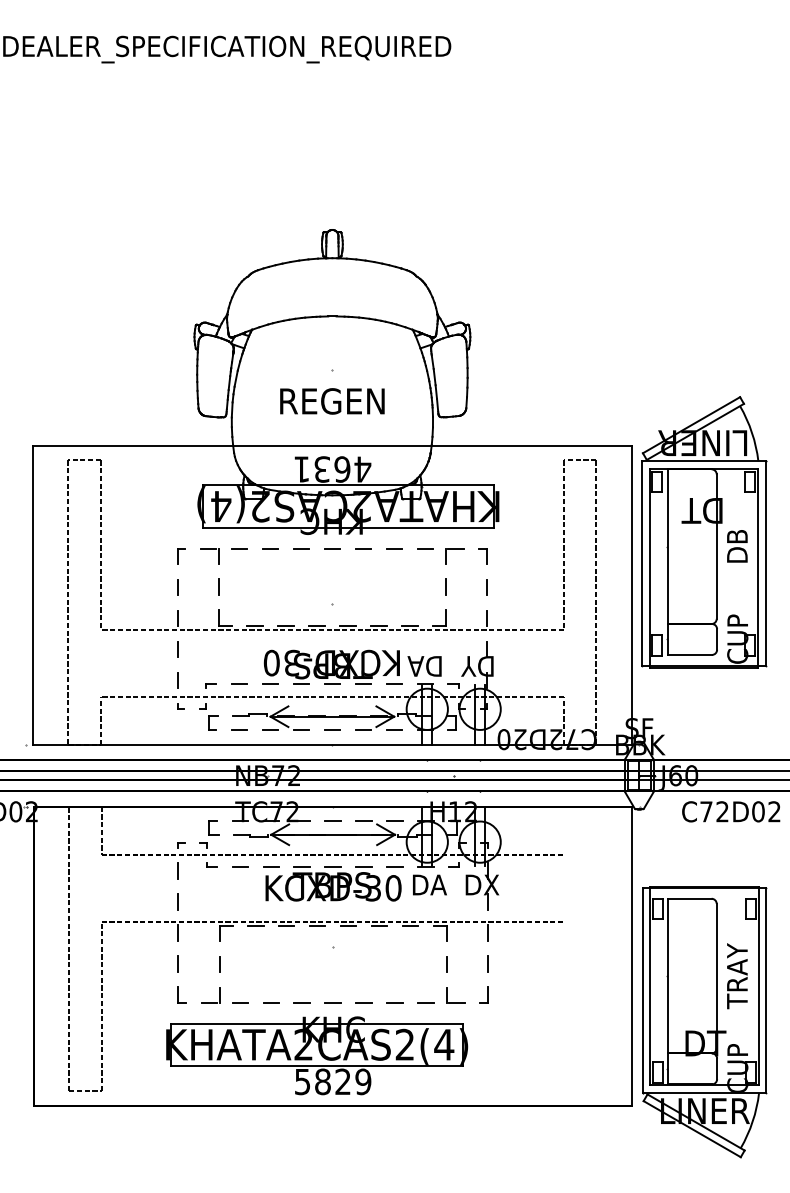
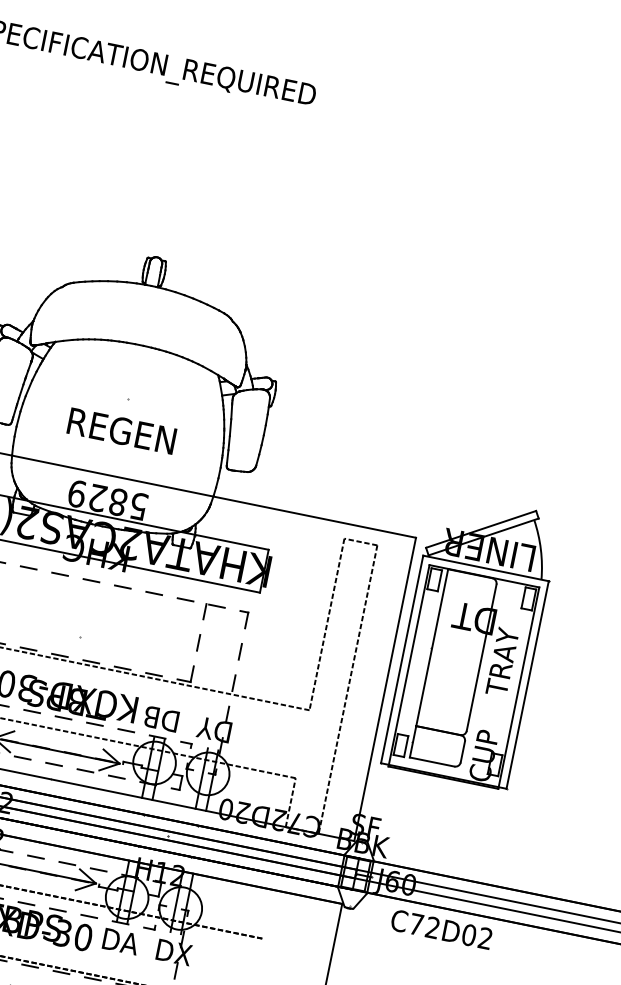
text: (332, 469) -> (107, 500), 4631 -> 5829
text: (737, 546) -> (502, 661), DB -> TRAY
text: (415, 666) -> (151, 717), DA -> DB

